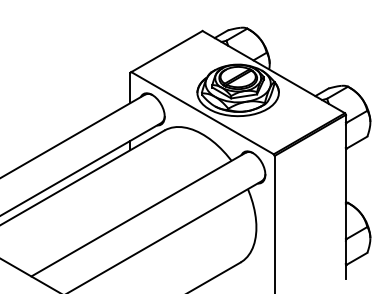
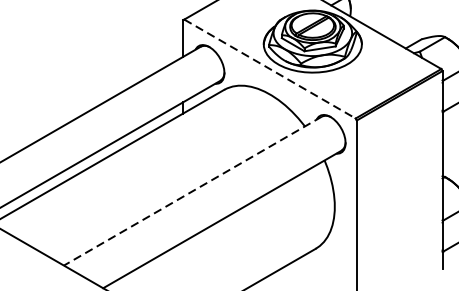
line: (203, 113) -> (271, 69), solid -> dashed
line: (138, 214) -> (192, 190), solid -> dashed

